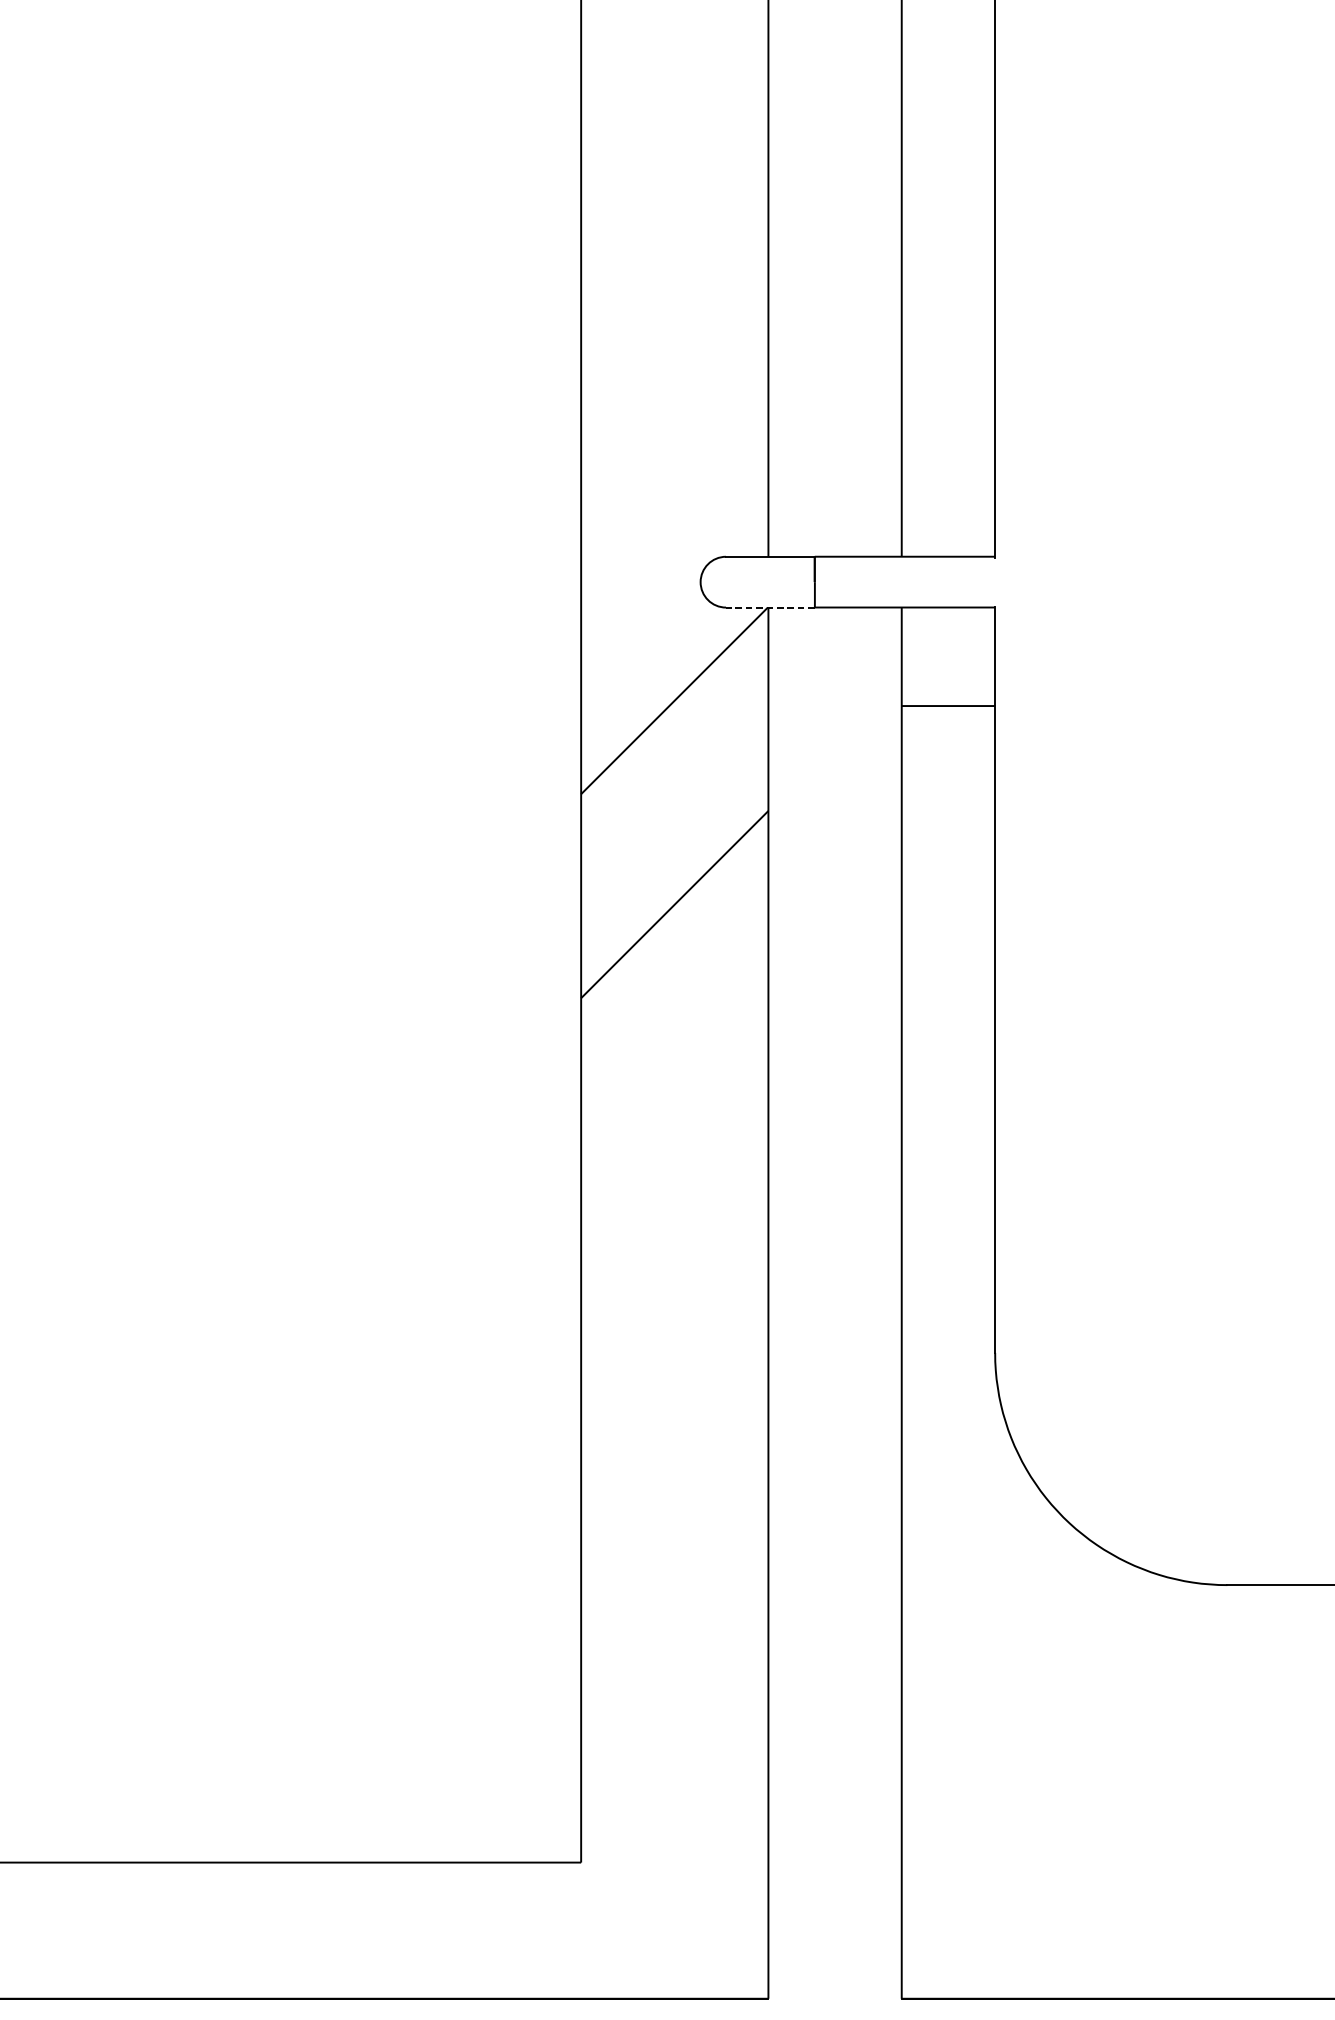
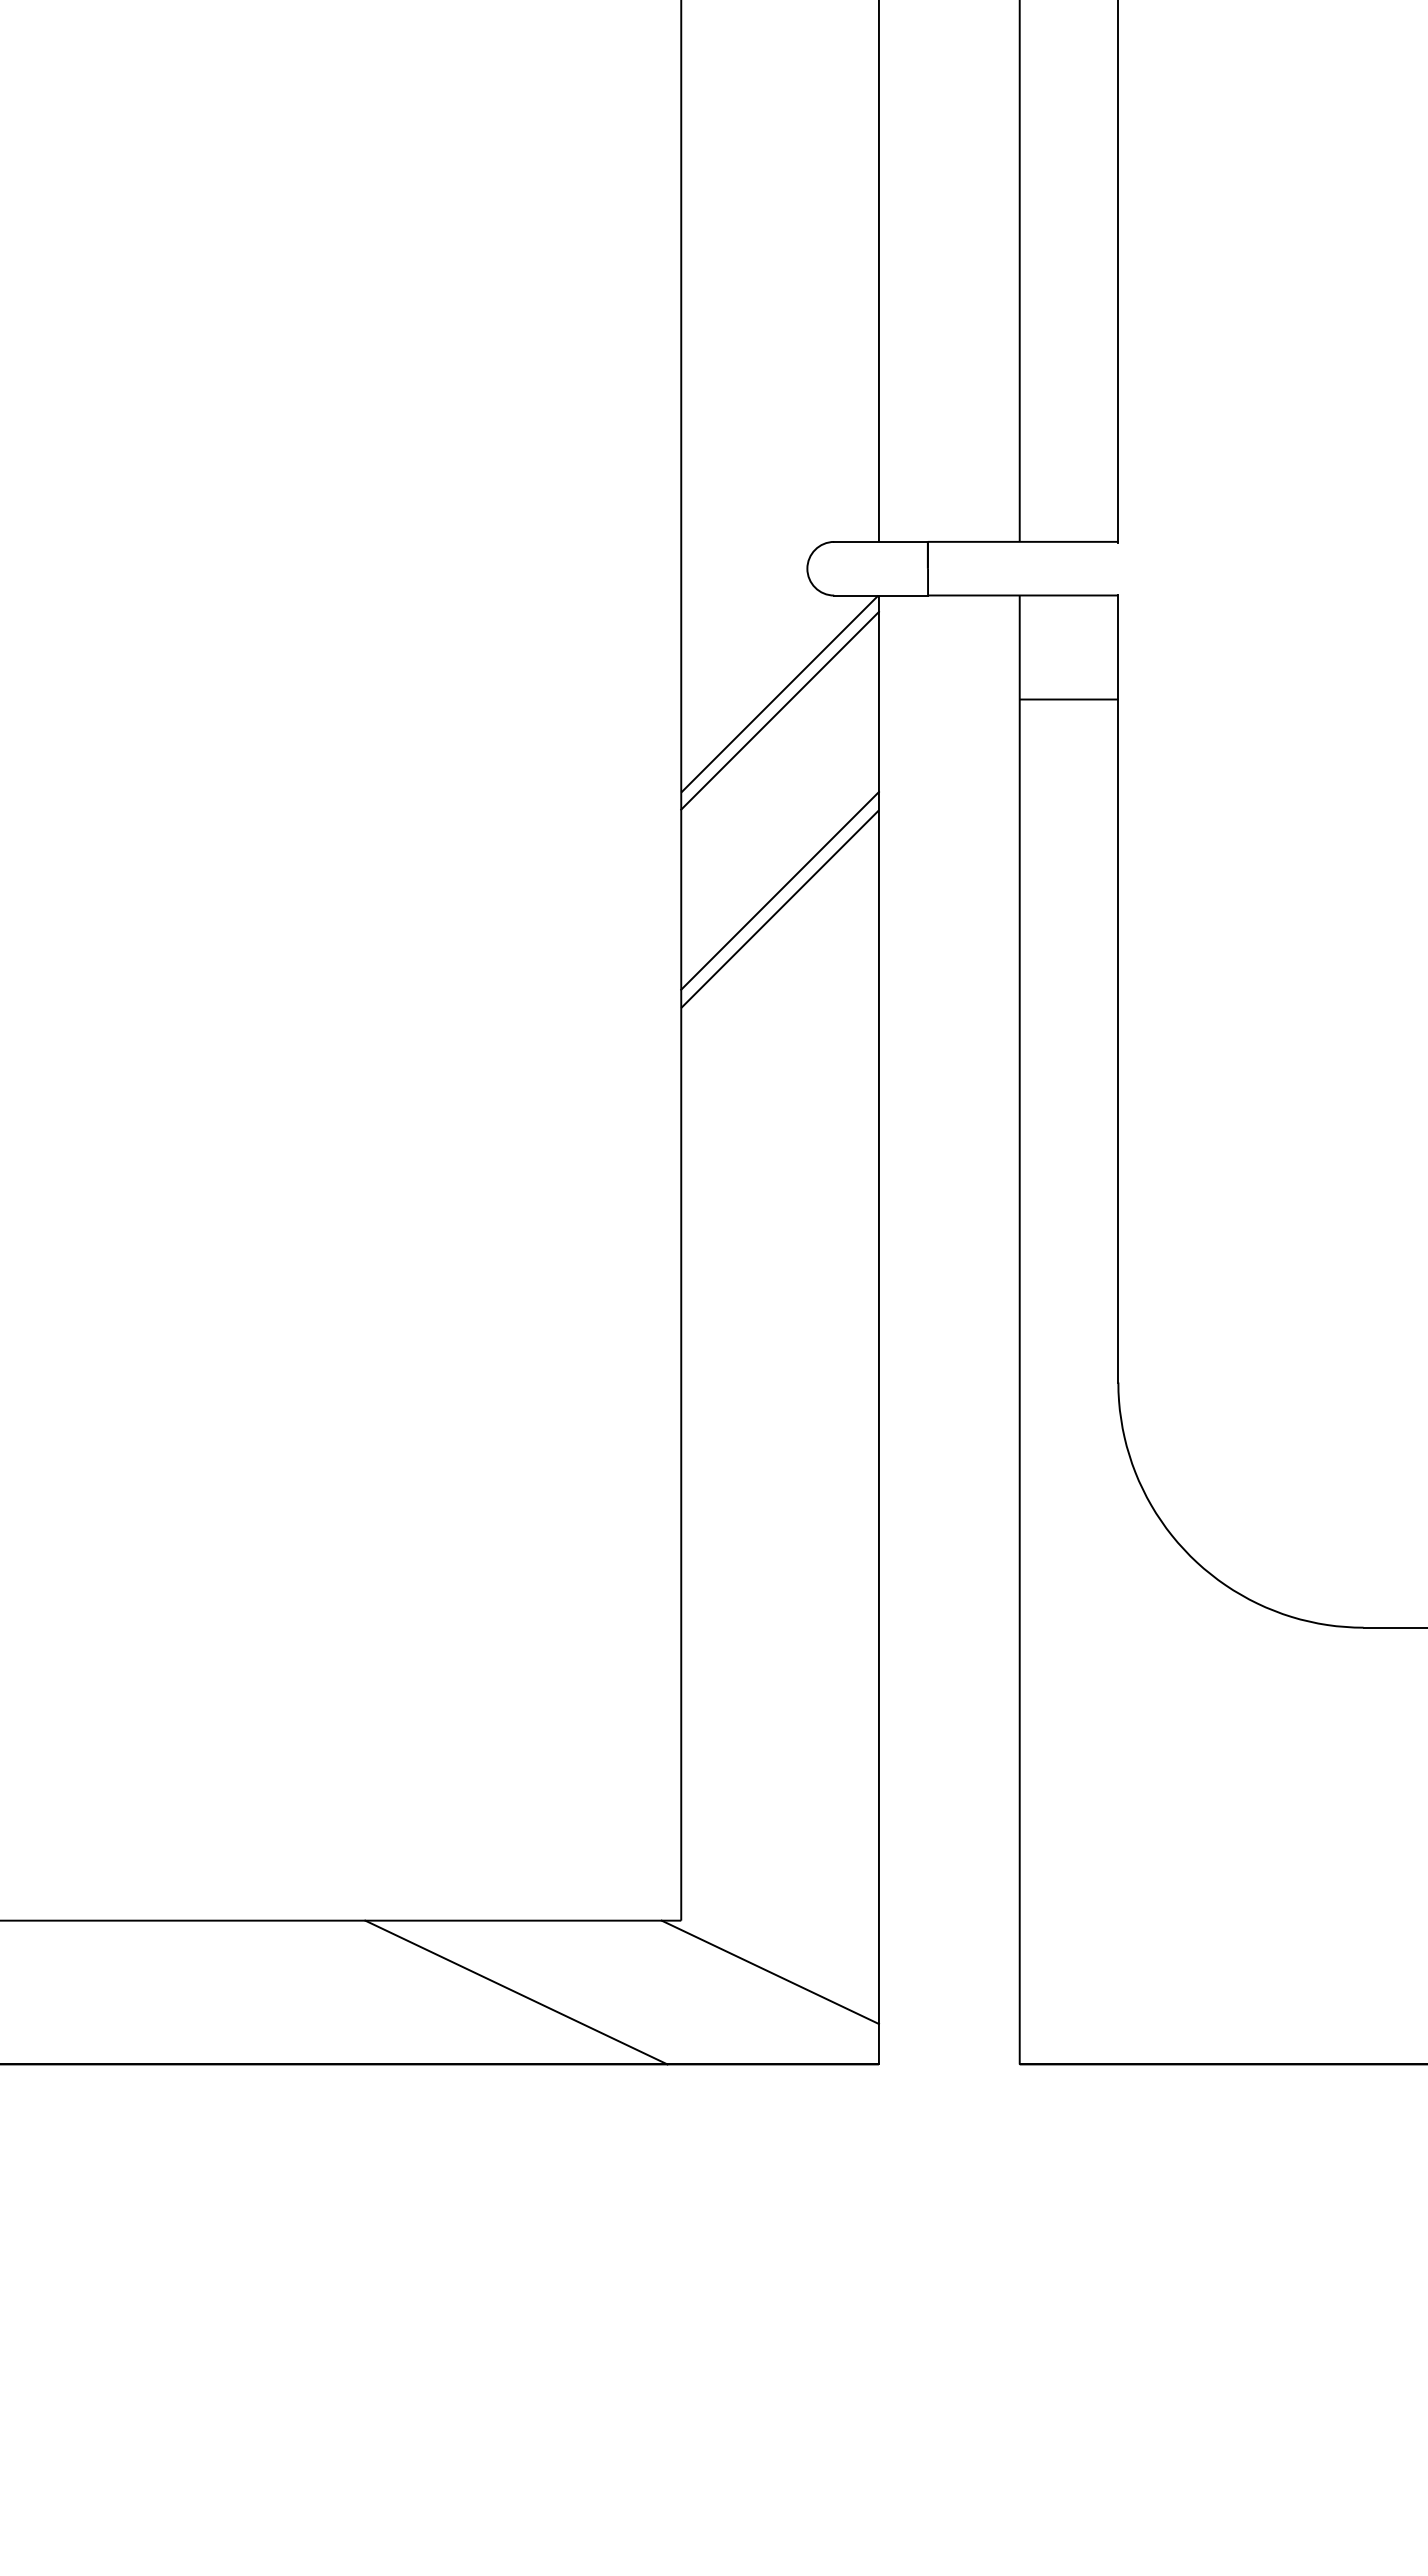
line: (770, 607) -> (881, 595), dashed -> solid
line: (674, 716) -> (779, 710), added
line: (674, 886) -> (779, 890), added
line: (664, 1911) -> (769, 1972), added
line: (425, 1930) -> (516, 1992), added

